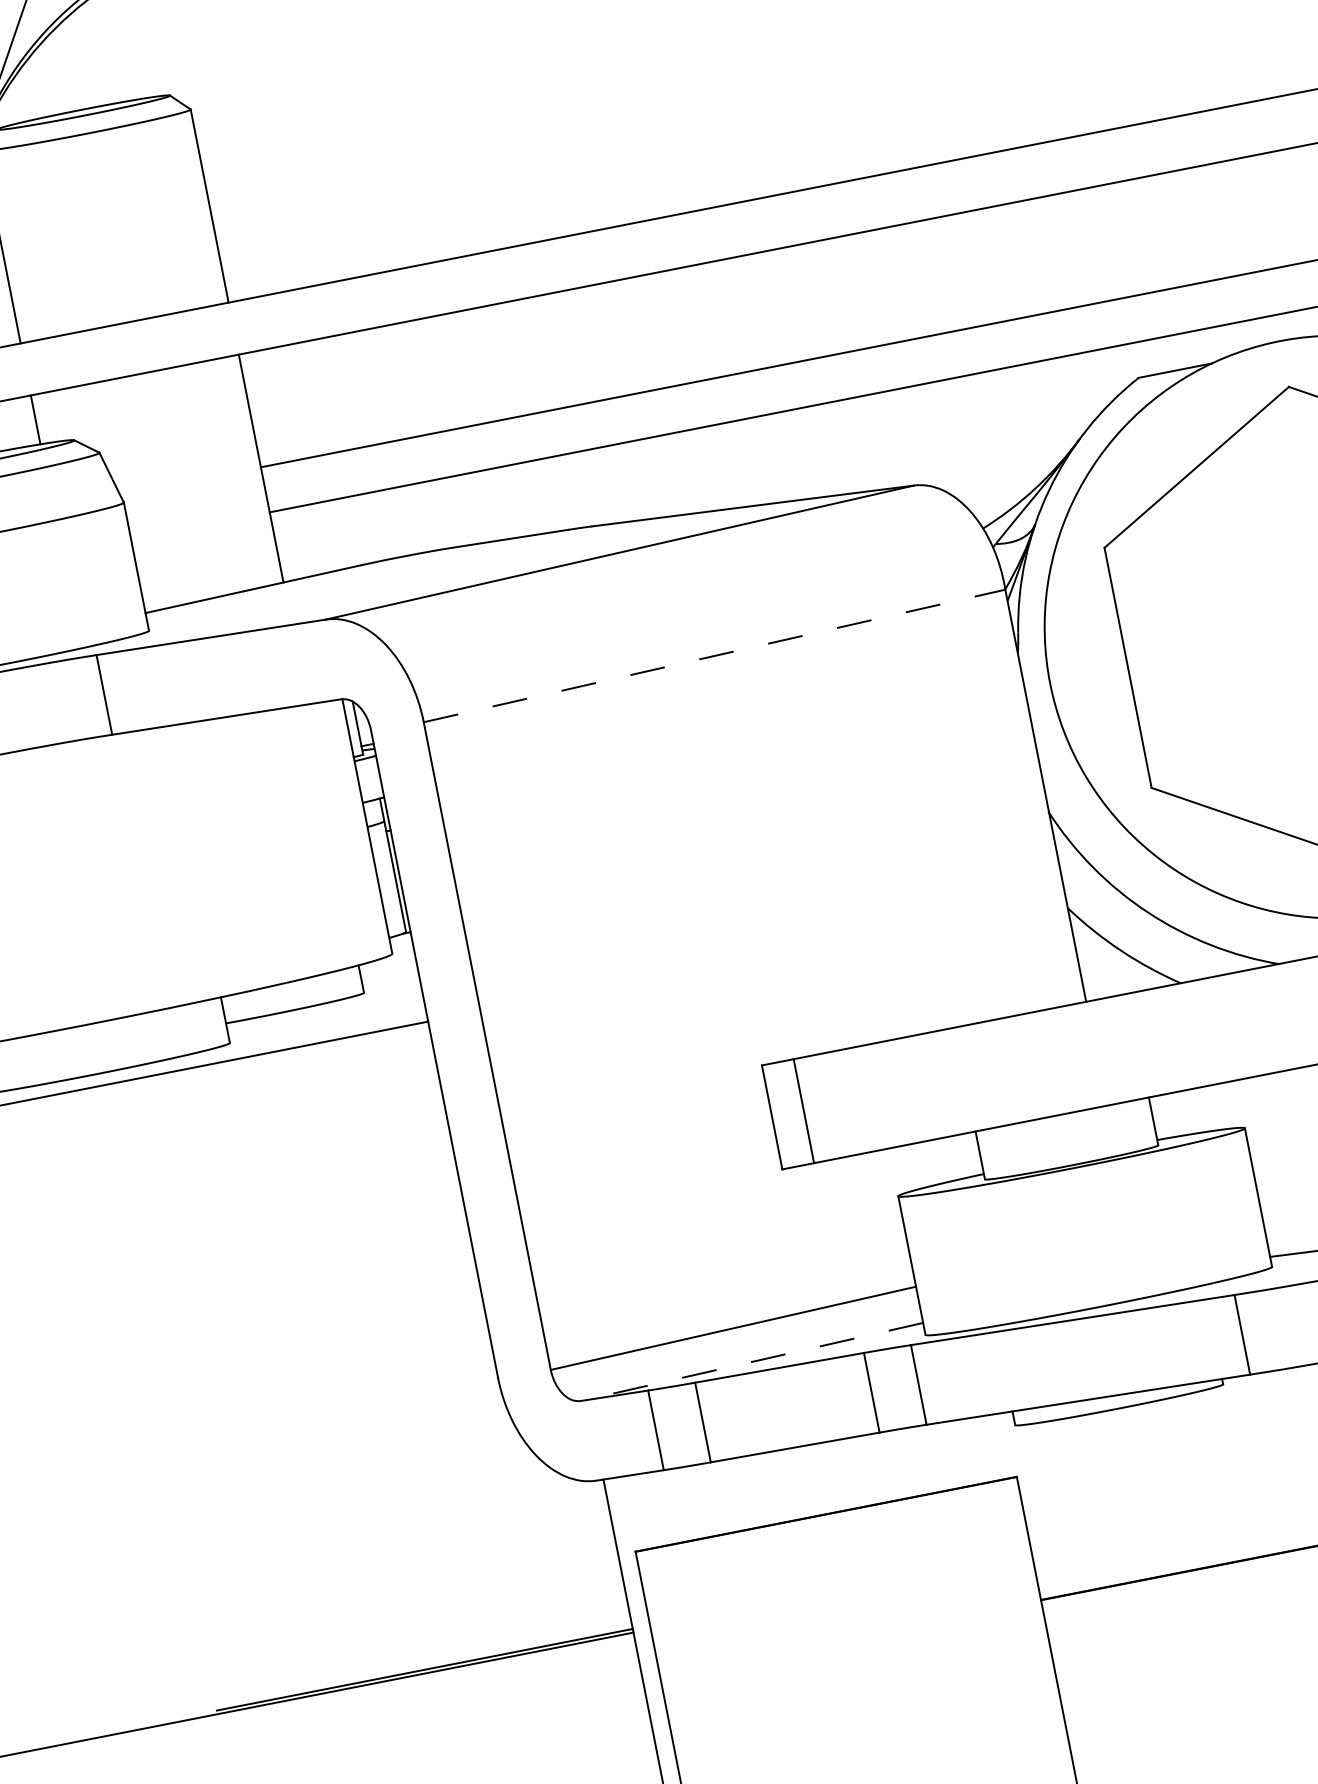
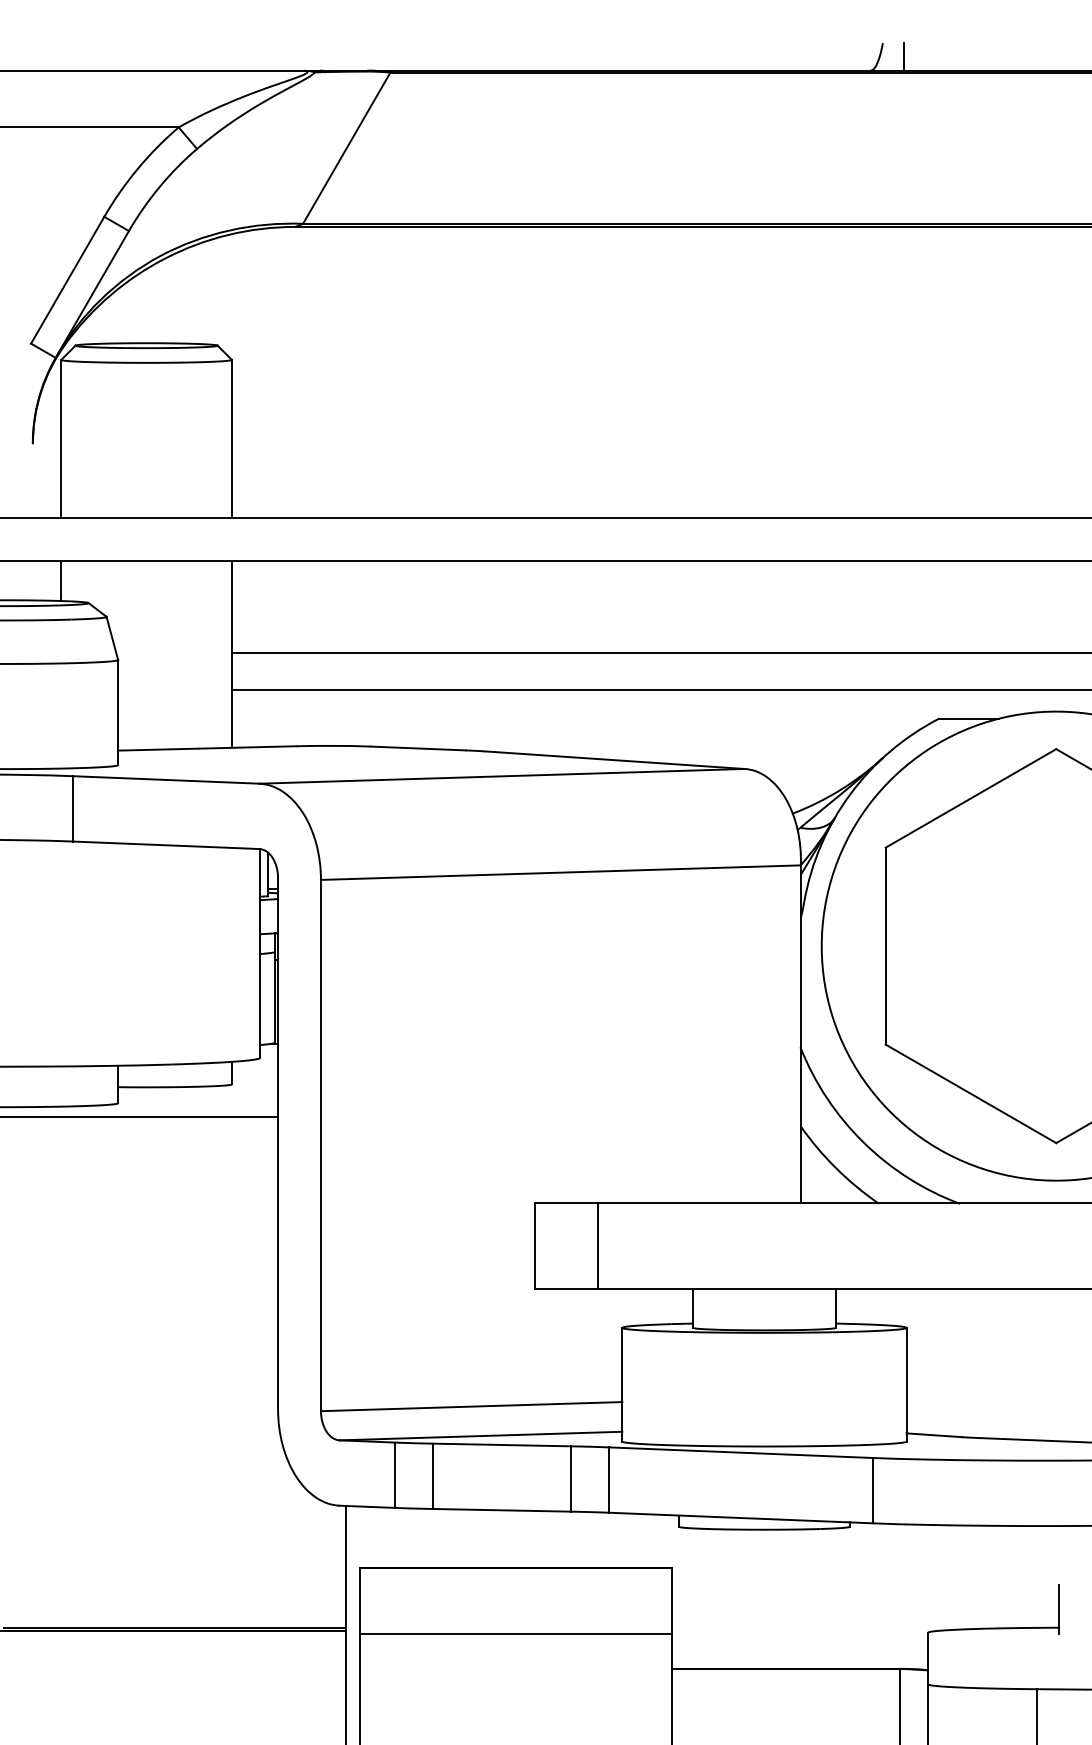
line: (715, 655) -> (561, 872), dashed -> solid
line: (803, 1110) -> (597, 1245), moved
line: (751, 1362) -> (480, 1436), dashed -> solid
line: (841, 1595) -> (515, 1634), added

